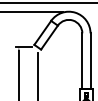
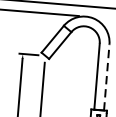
line: (90, 61) -> (106, 77), solid -> dashed

